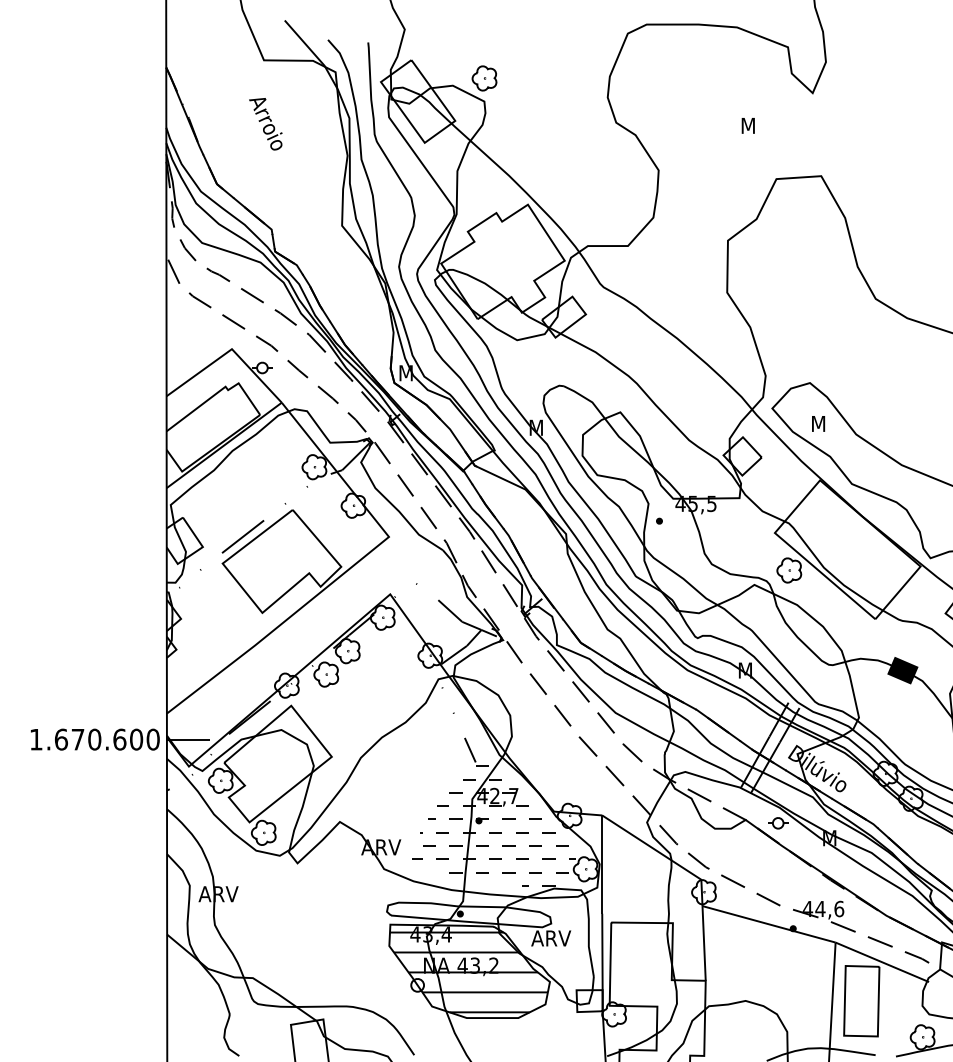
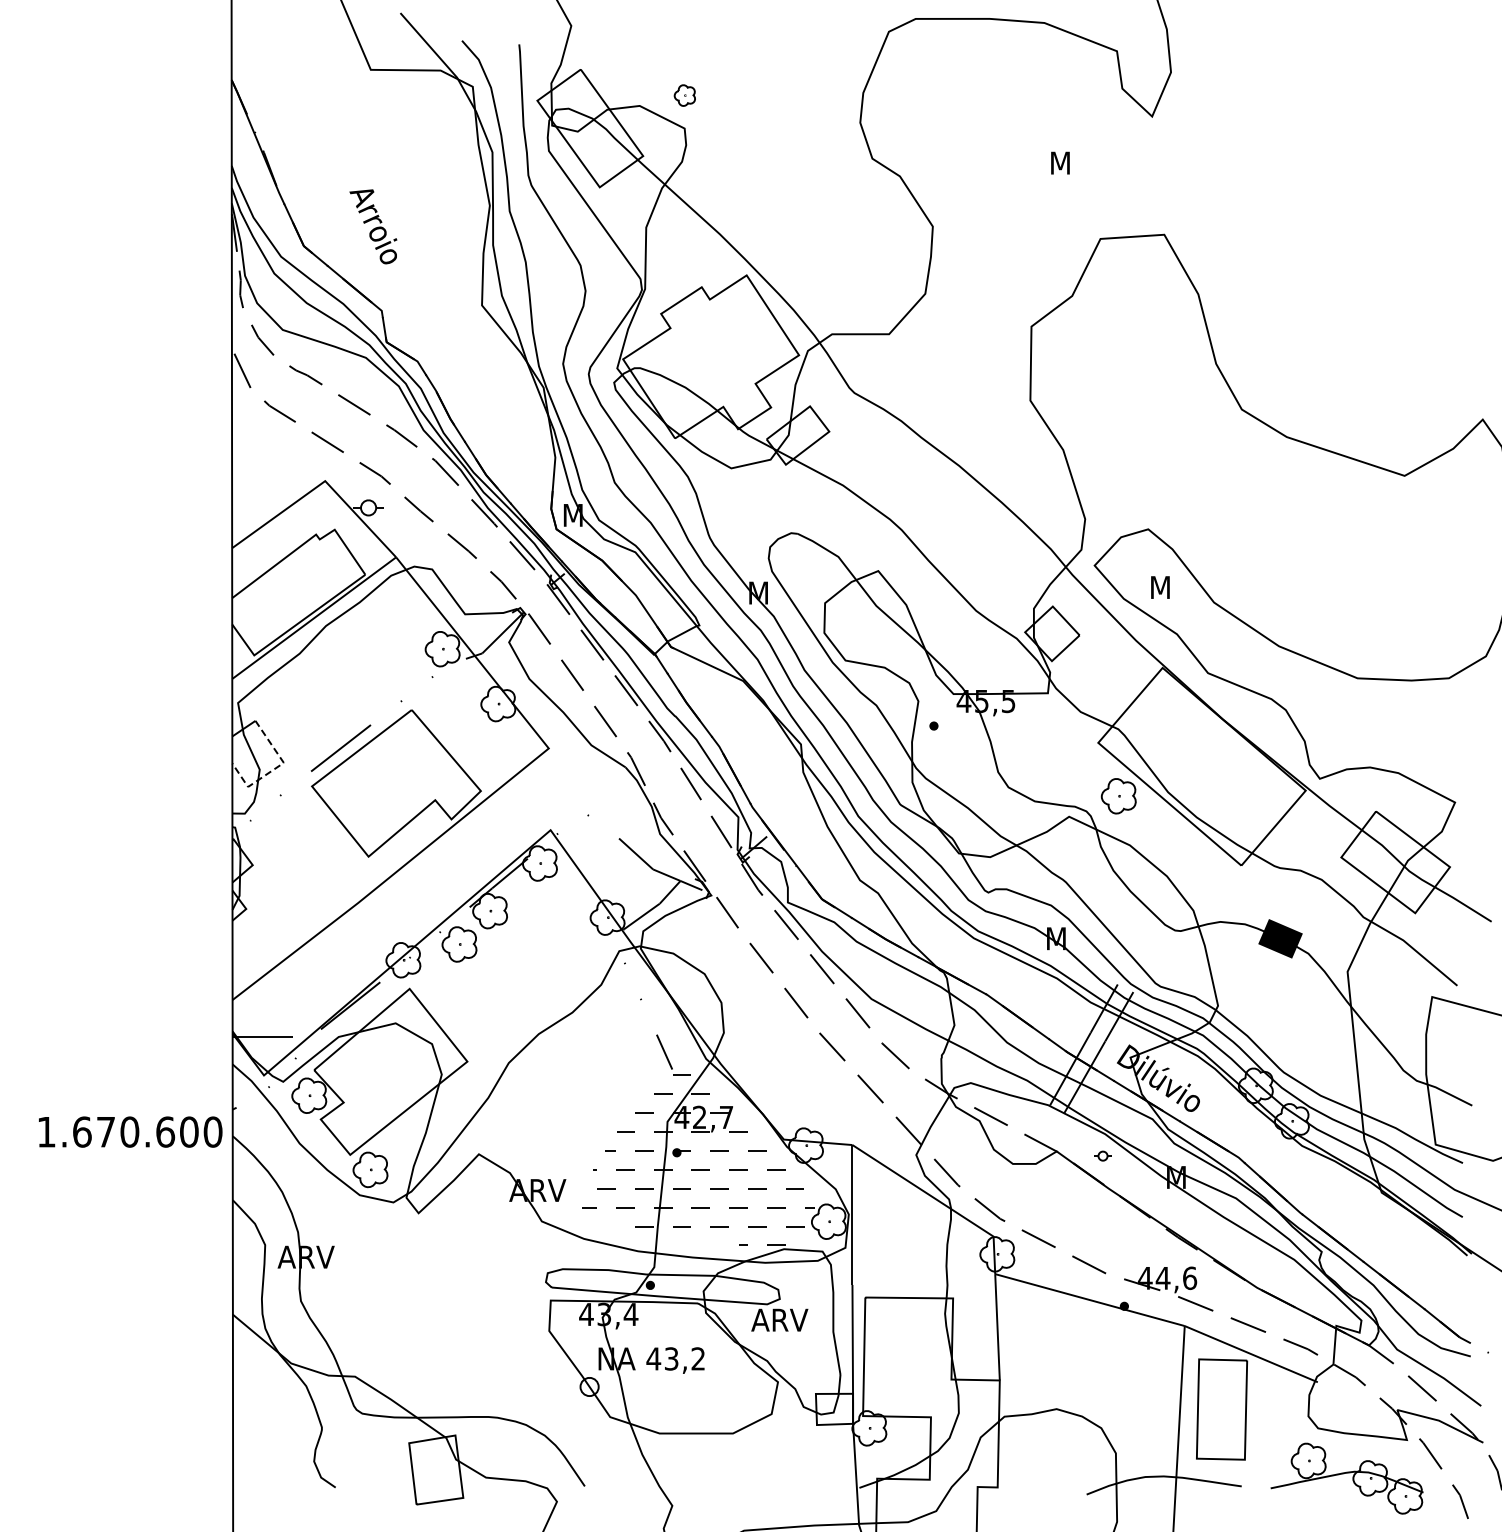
part: (484, 78) -> (684, 95), size x0.6
text: (265, 124) -> (373, 226), moved
line: (196, 551) -> (274, 768), solid -> dashed
text: (95, 739) -> (130, 1131), moved
part: (777, 822) -> (1102, 1155), size x0.6
hatch: (468, 972) -> (662, 1368), removed

